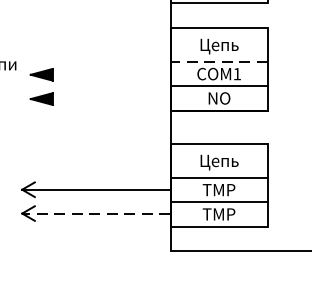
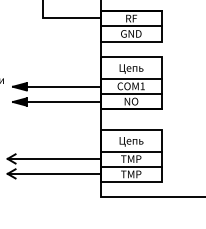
line: (219, 61) -> (131, 78), dashed -> solid
line: (111, 74) -> (63, 86), added
line: (111, 99) -> (63, 102), added
line: (96, 212) -> (54, 173), dashed -> solid

